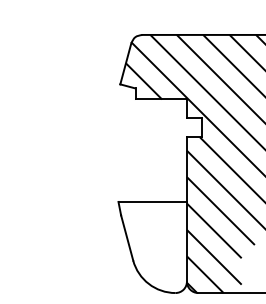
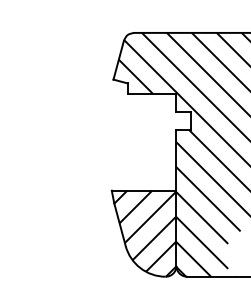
hatch: (154, 247) -> (145, 233), added

